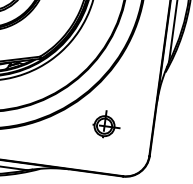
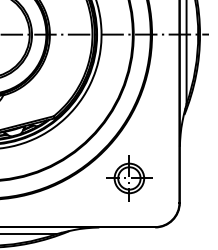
part: (104, 126) -> (129, 178), size x1.43

